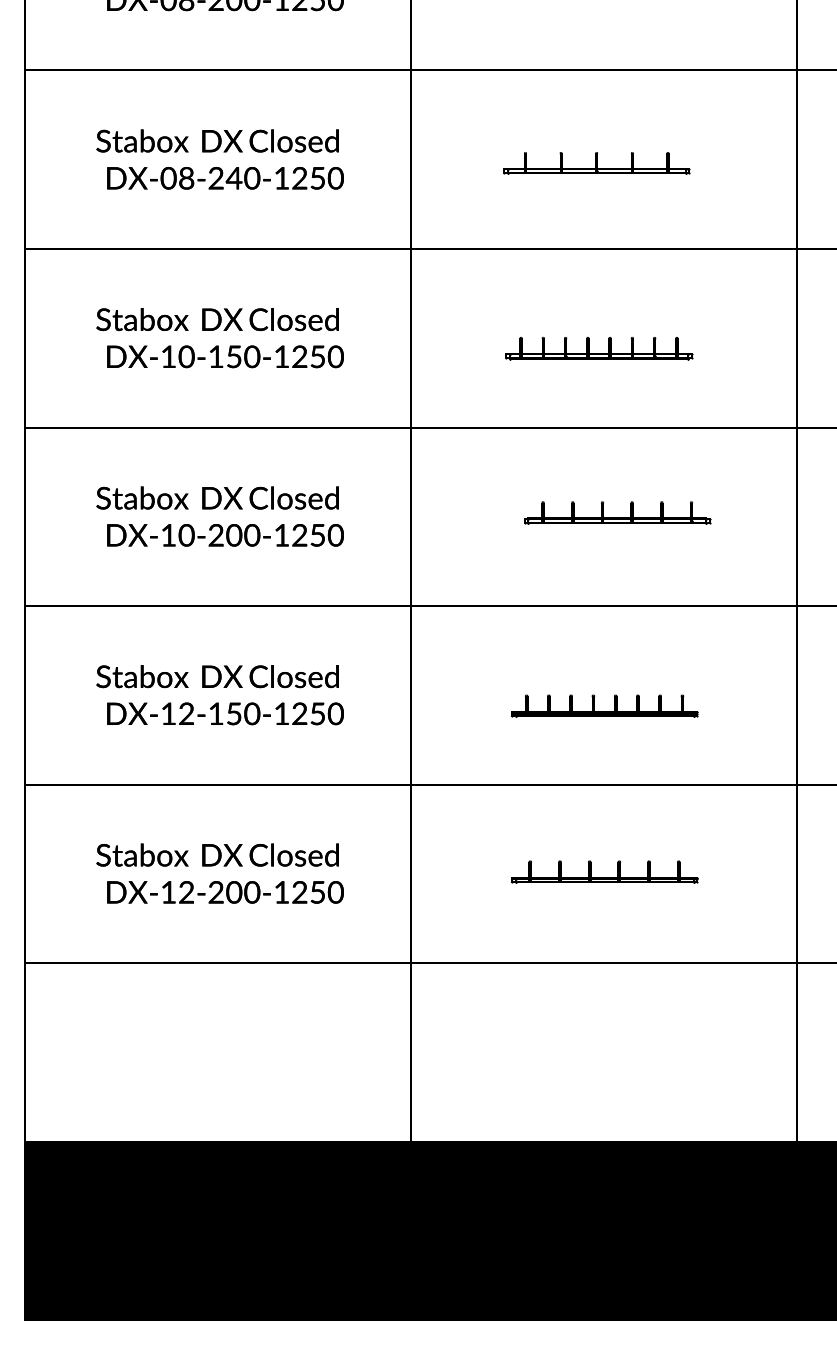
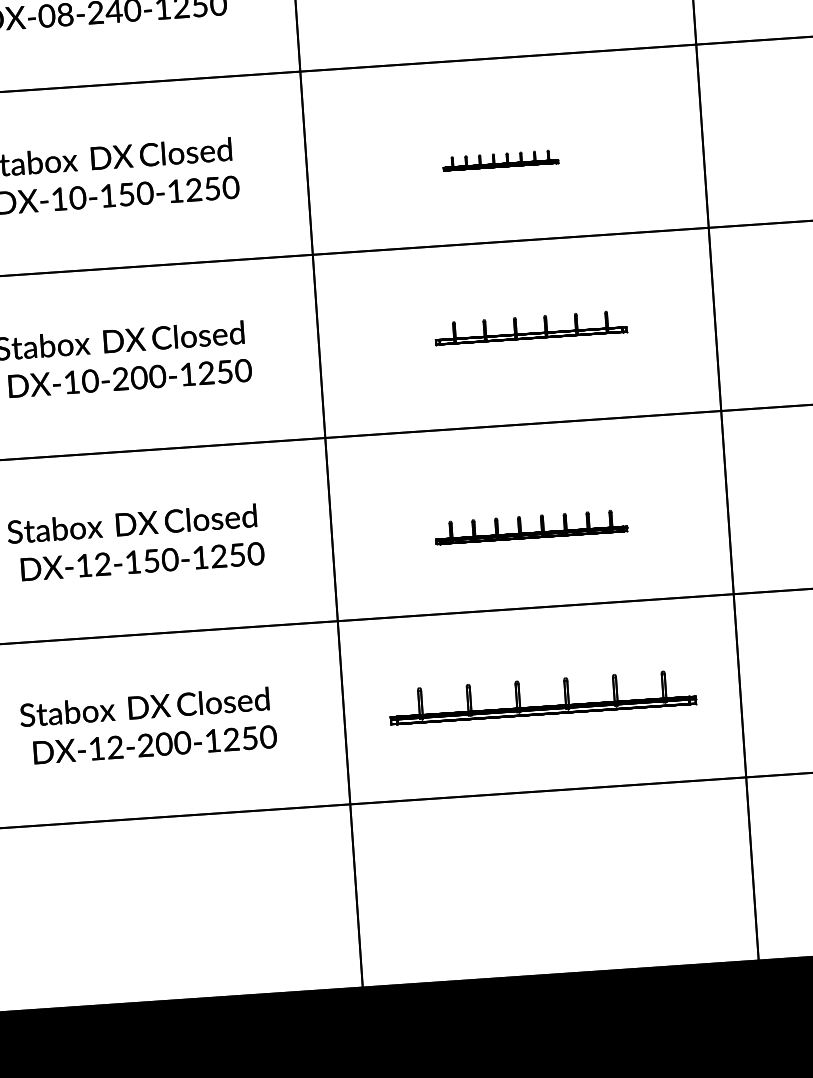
part: (599, 348) -> (500, 160), size x0.6
part: (604, 871) -> (542, 696), size x1.6

